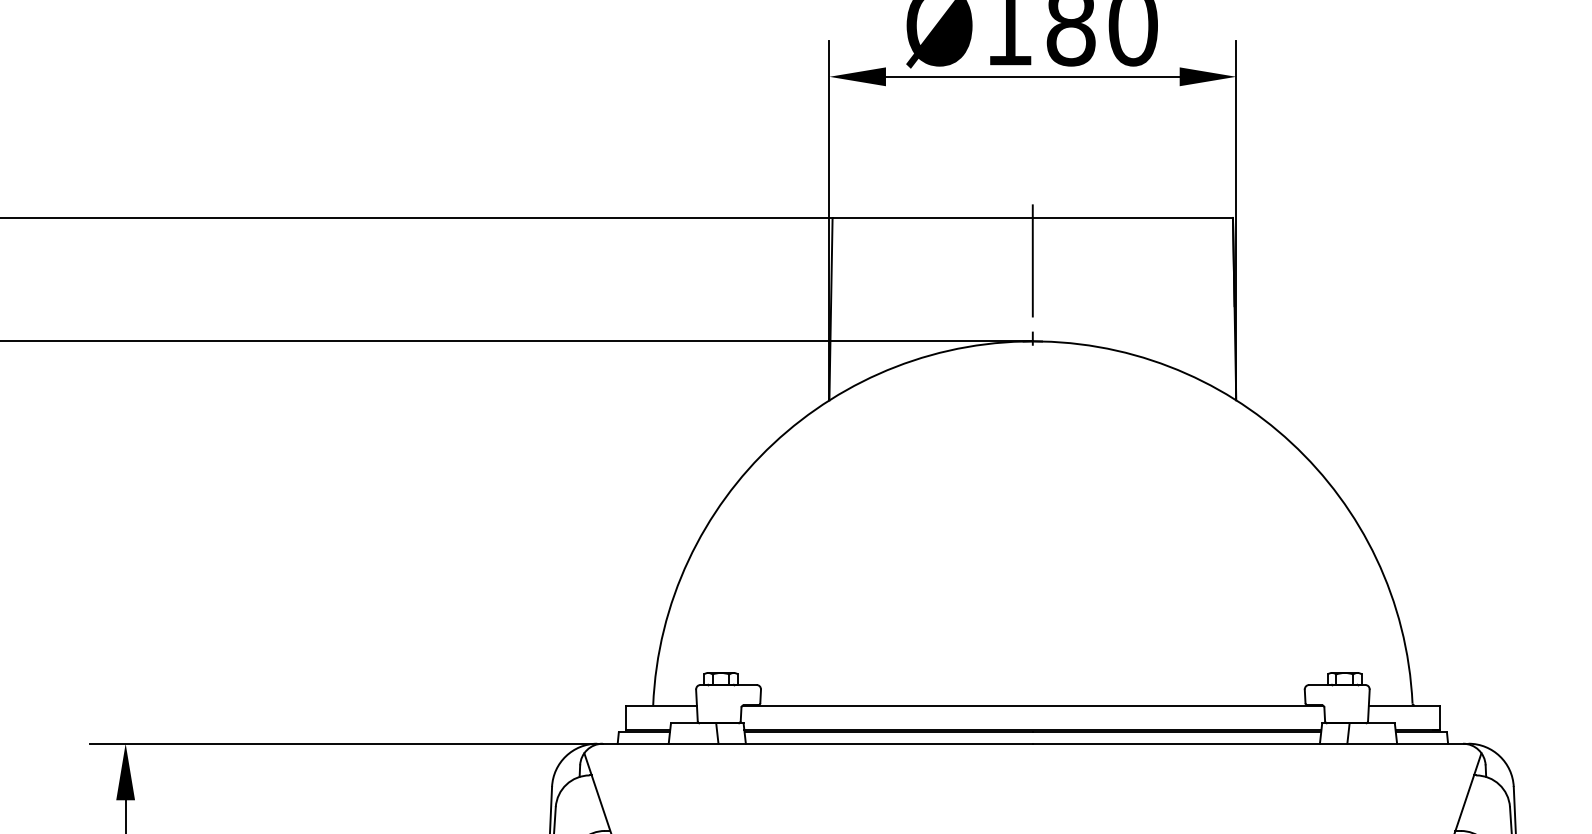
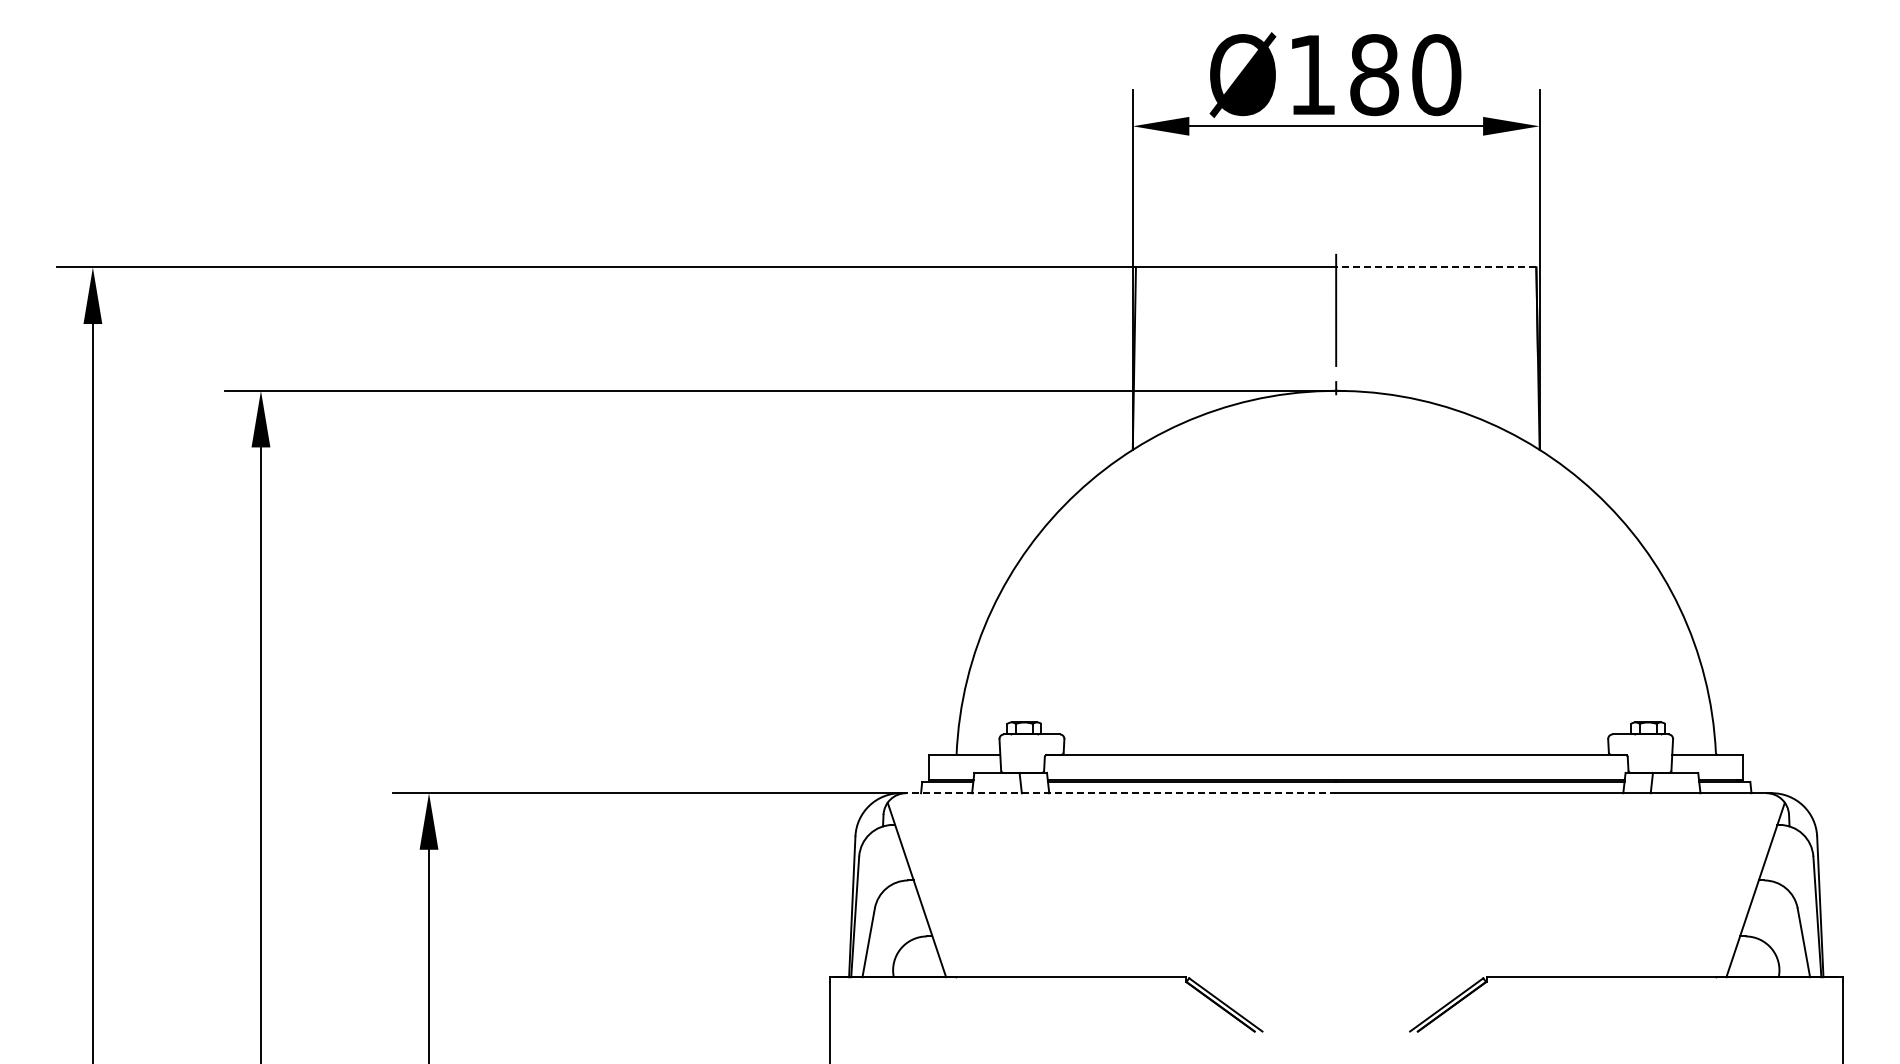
line: (1132, 218) -> (1435, 267), solid -> dashed
line: (815, 744) -> (1118, 793), solid -> dashed

